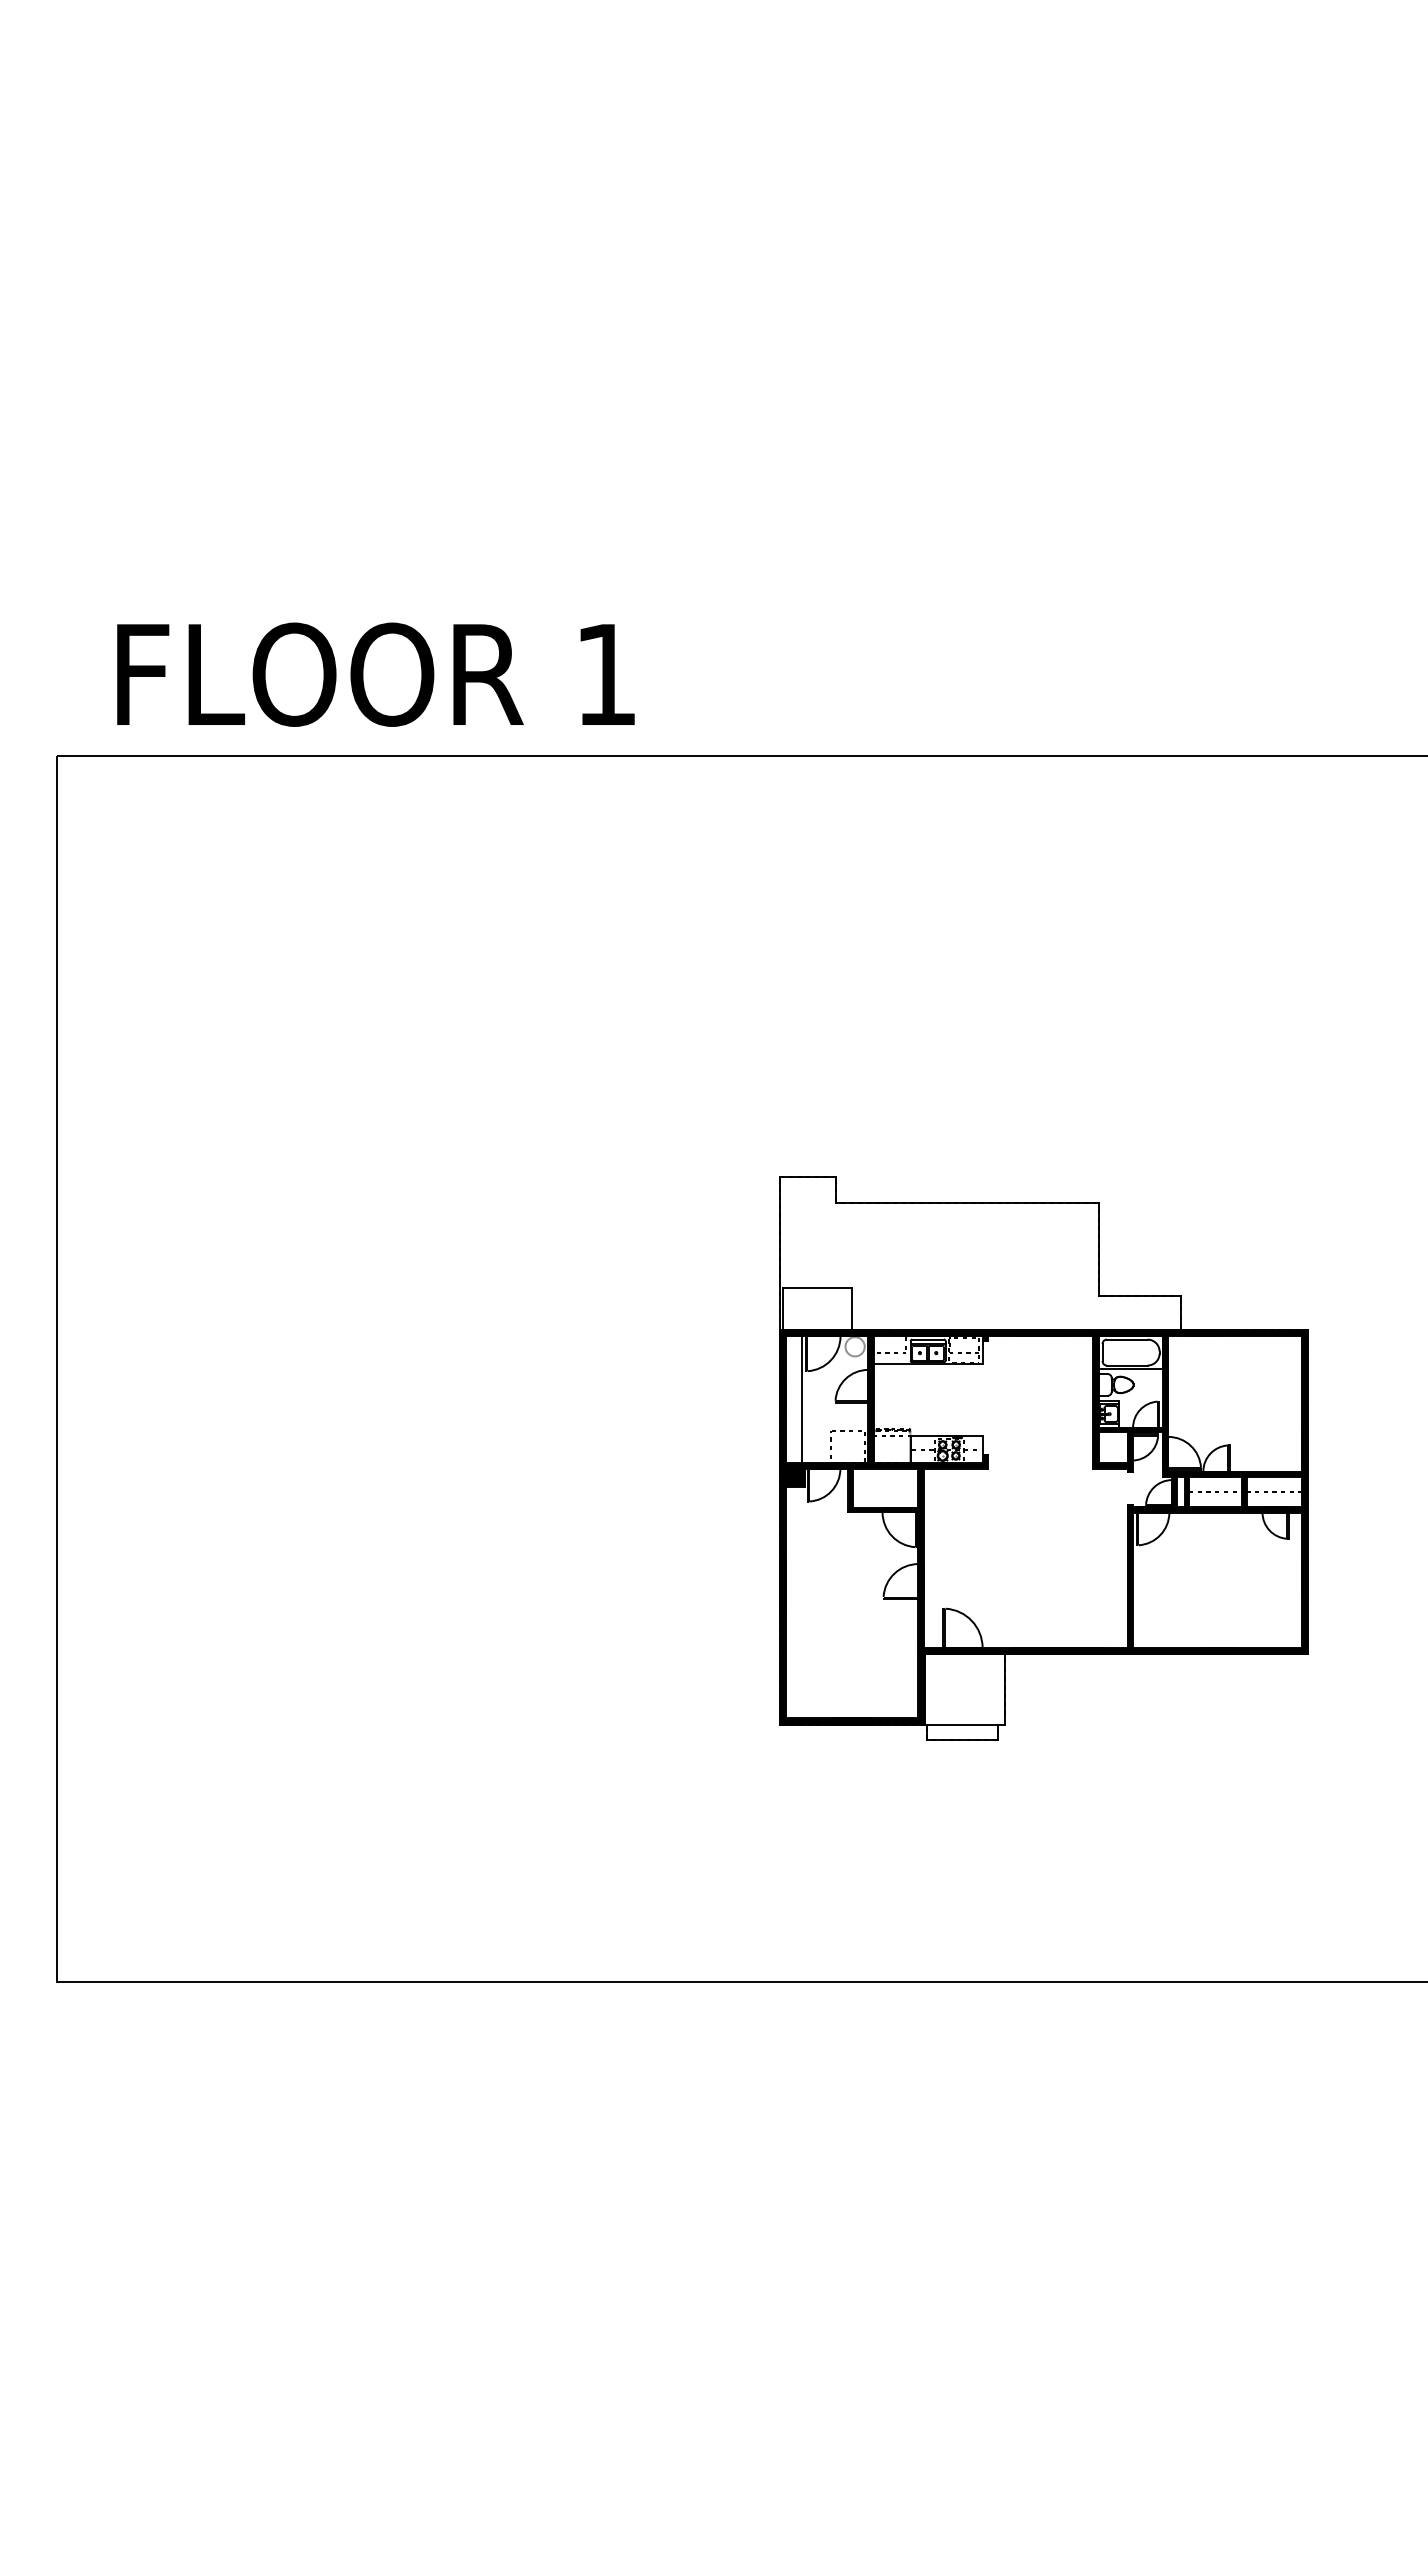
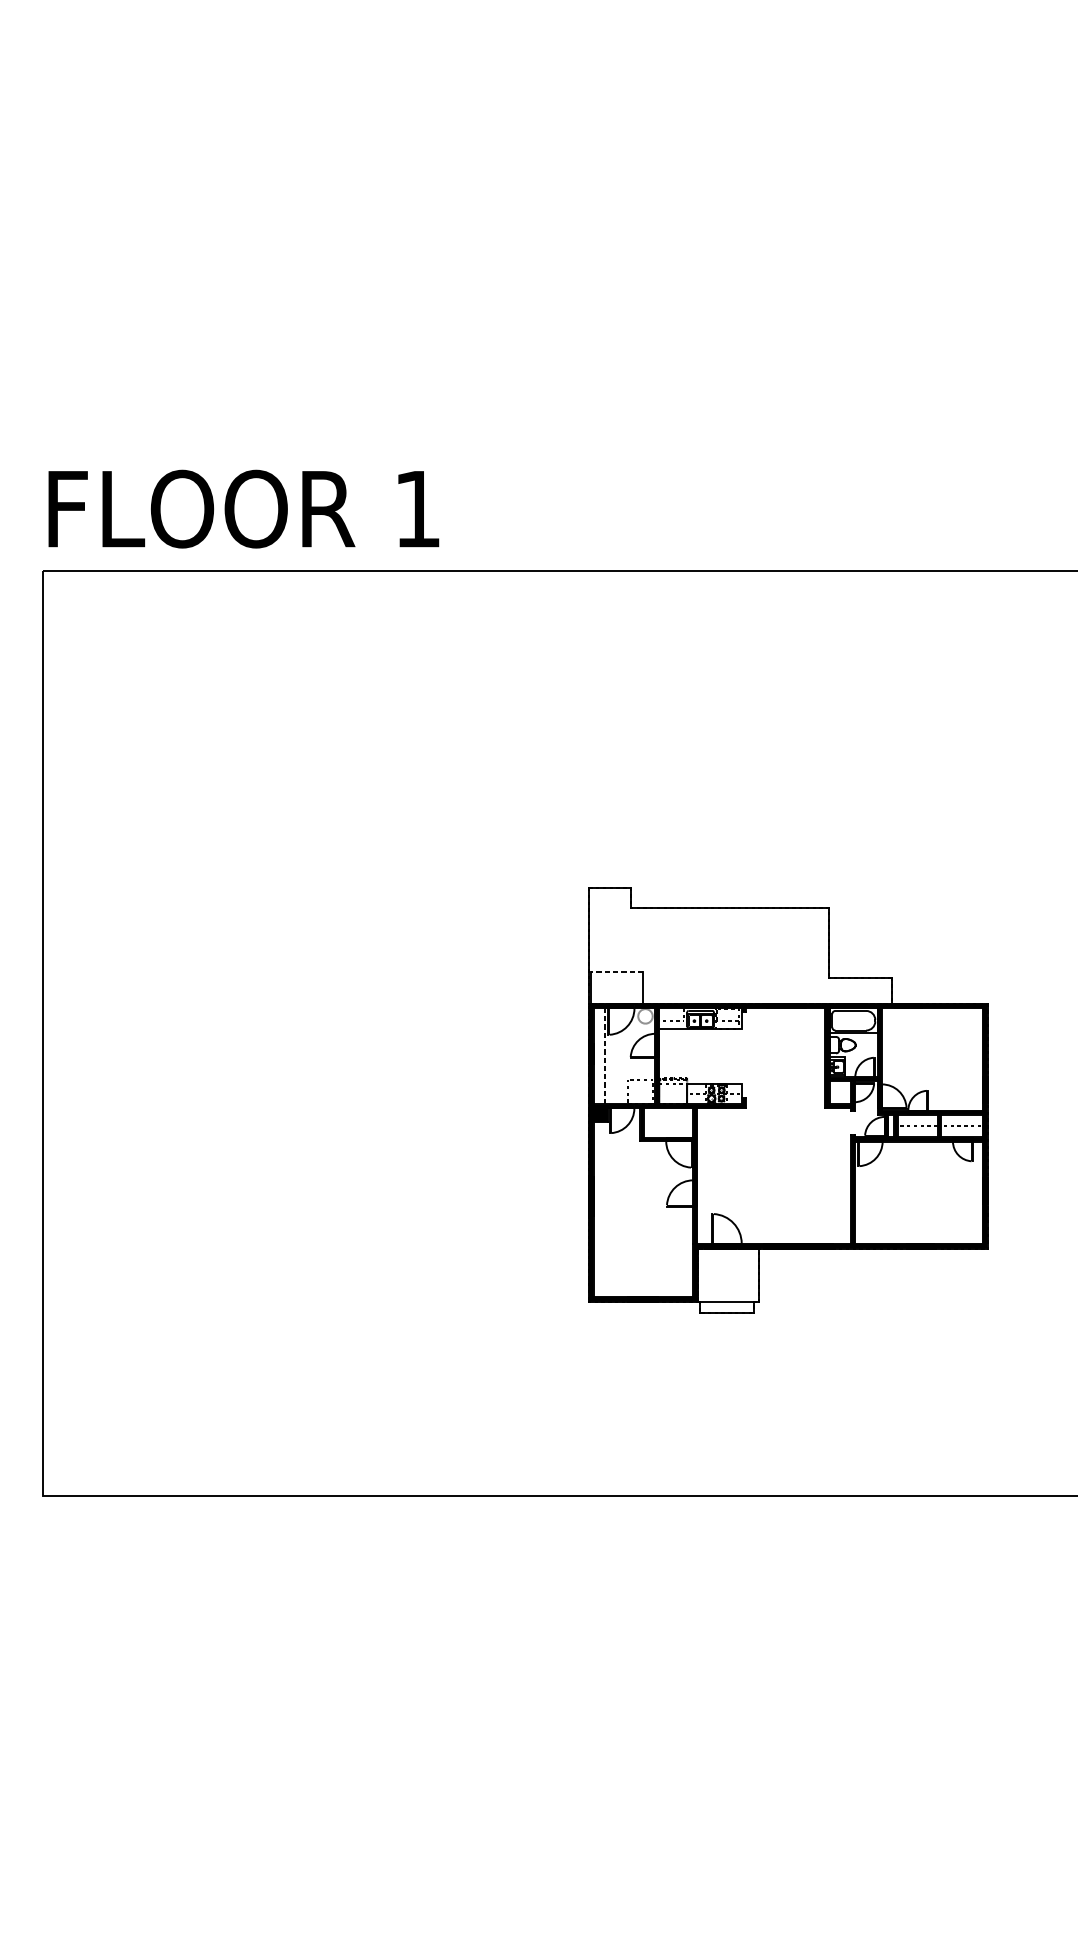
text: (375, 674) -> (243, 508), moved
line: (817, 1288) -> (617, 972), solid -> dashed
line: (801, 1399) -> (605, 1056), solid -> dashed

